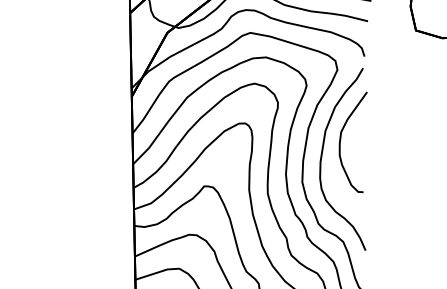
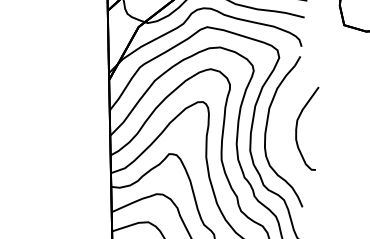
curve: (341, 142) -> (297, 128), moved

